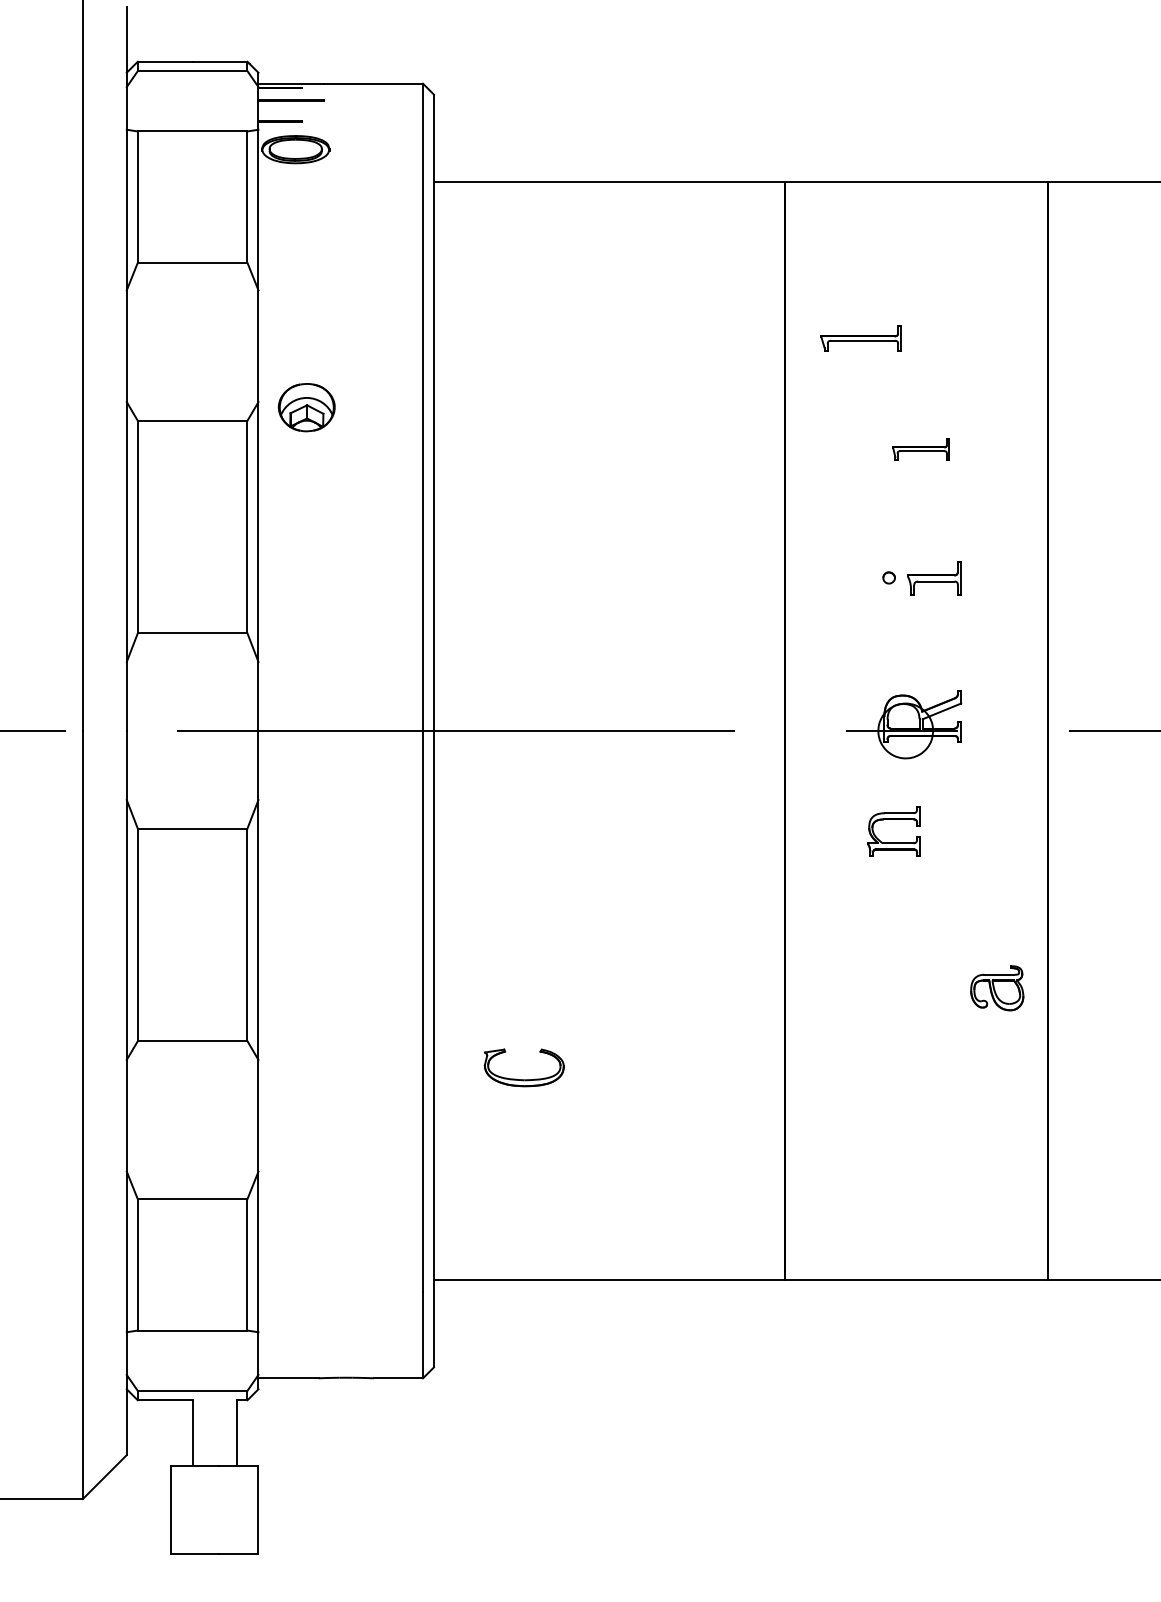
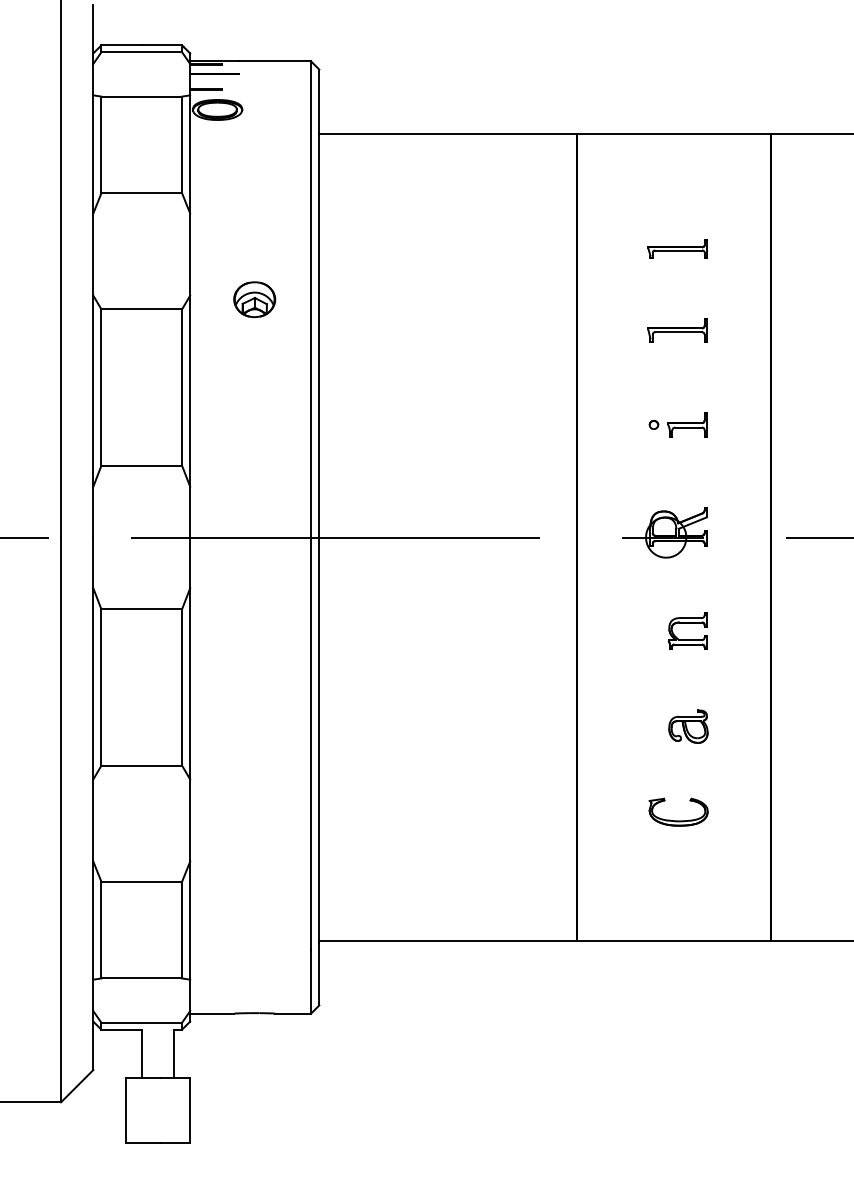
part: (861, 337) -> (677, 248), moved
part: (306, 407) -> (254, 299), moved
part: (921, 449) -> (677, 330), size x1.43
part: (893, 820) -> (687, 623), moved
part: (997, 987) -> (688, 726), moved
part: (524, 1079) -> (678, 820), moved

